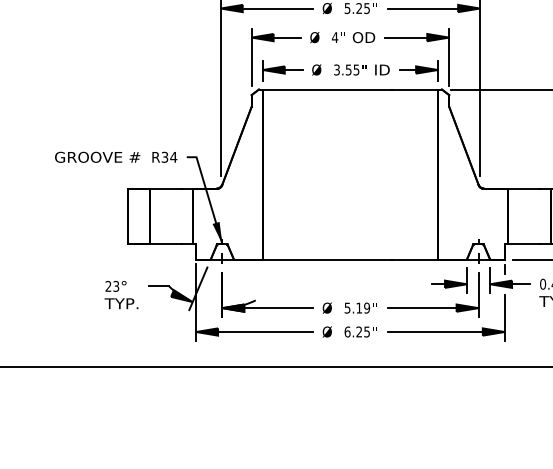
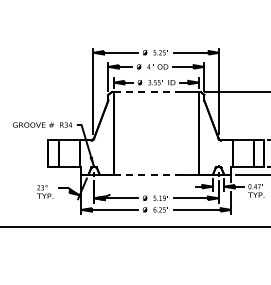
line: (328, 90) -> (145, 92), solid -> dashed
line: (328, 259) -> (145, 174), solid -> dashed

